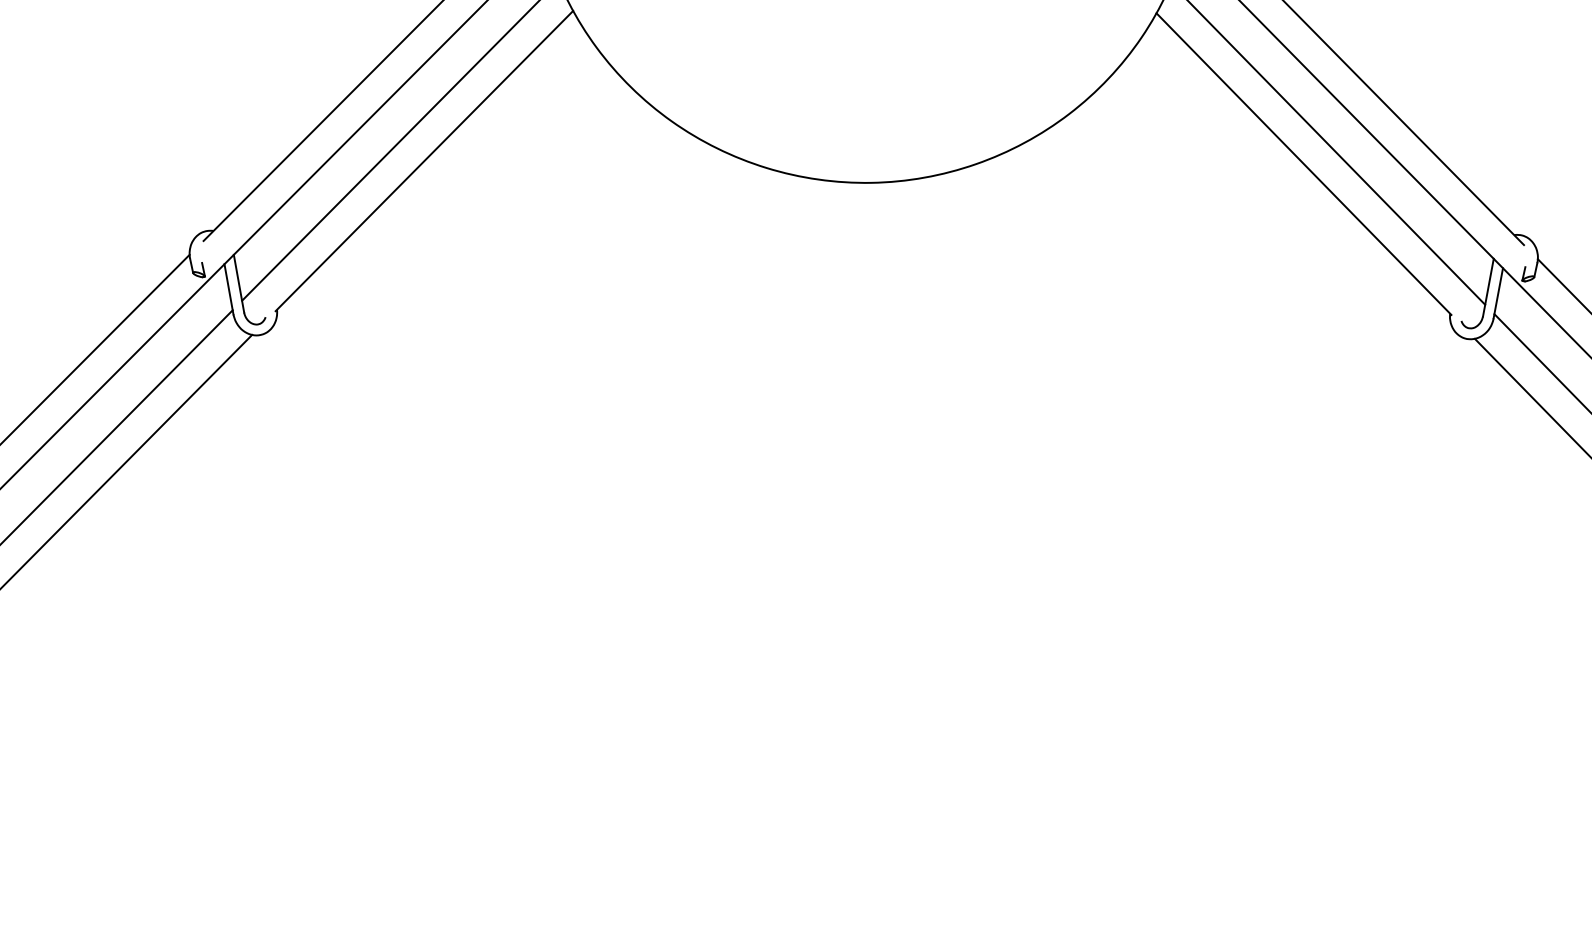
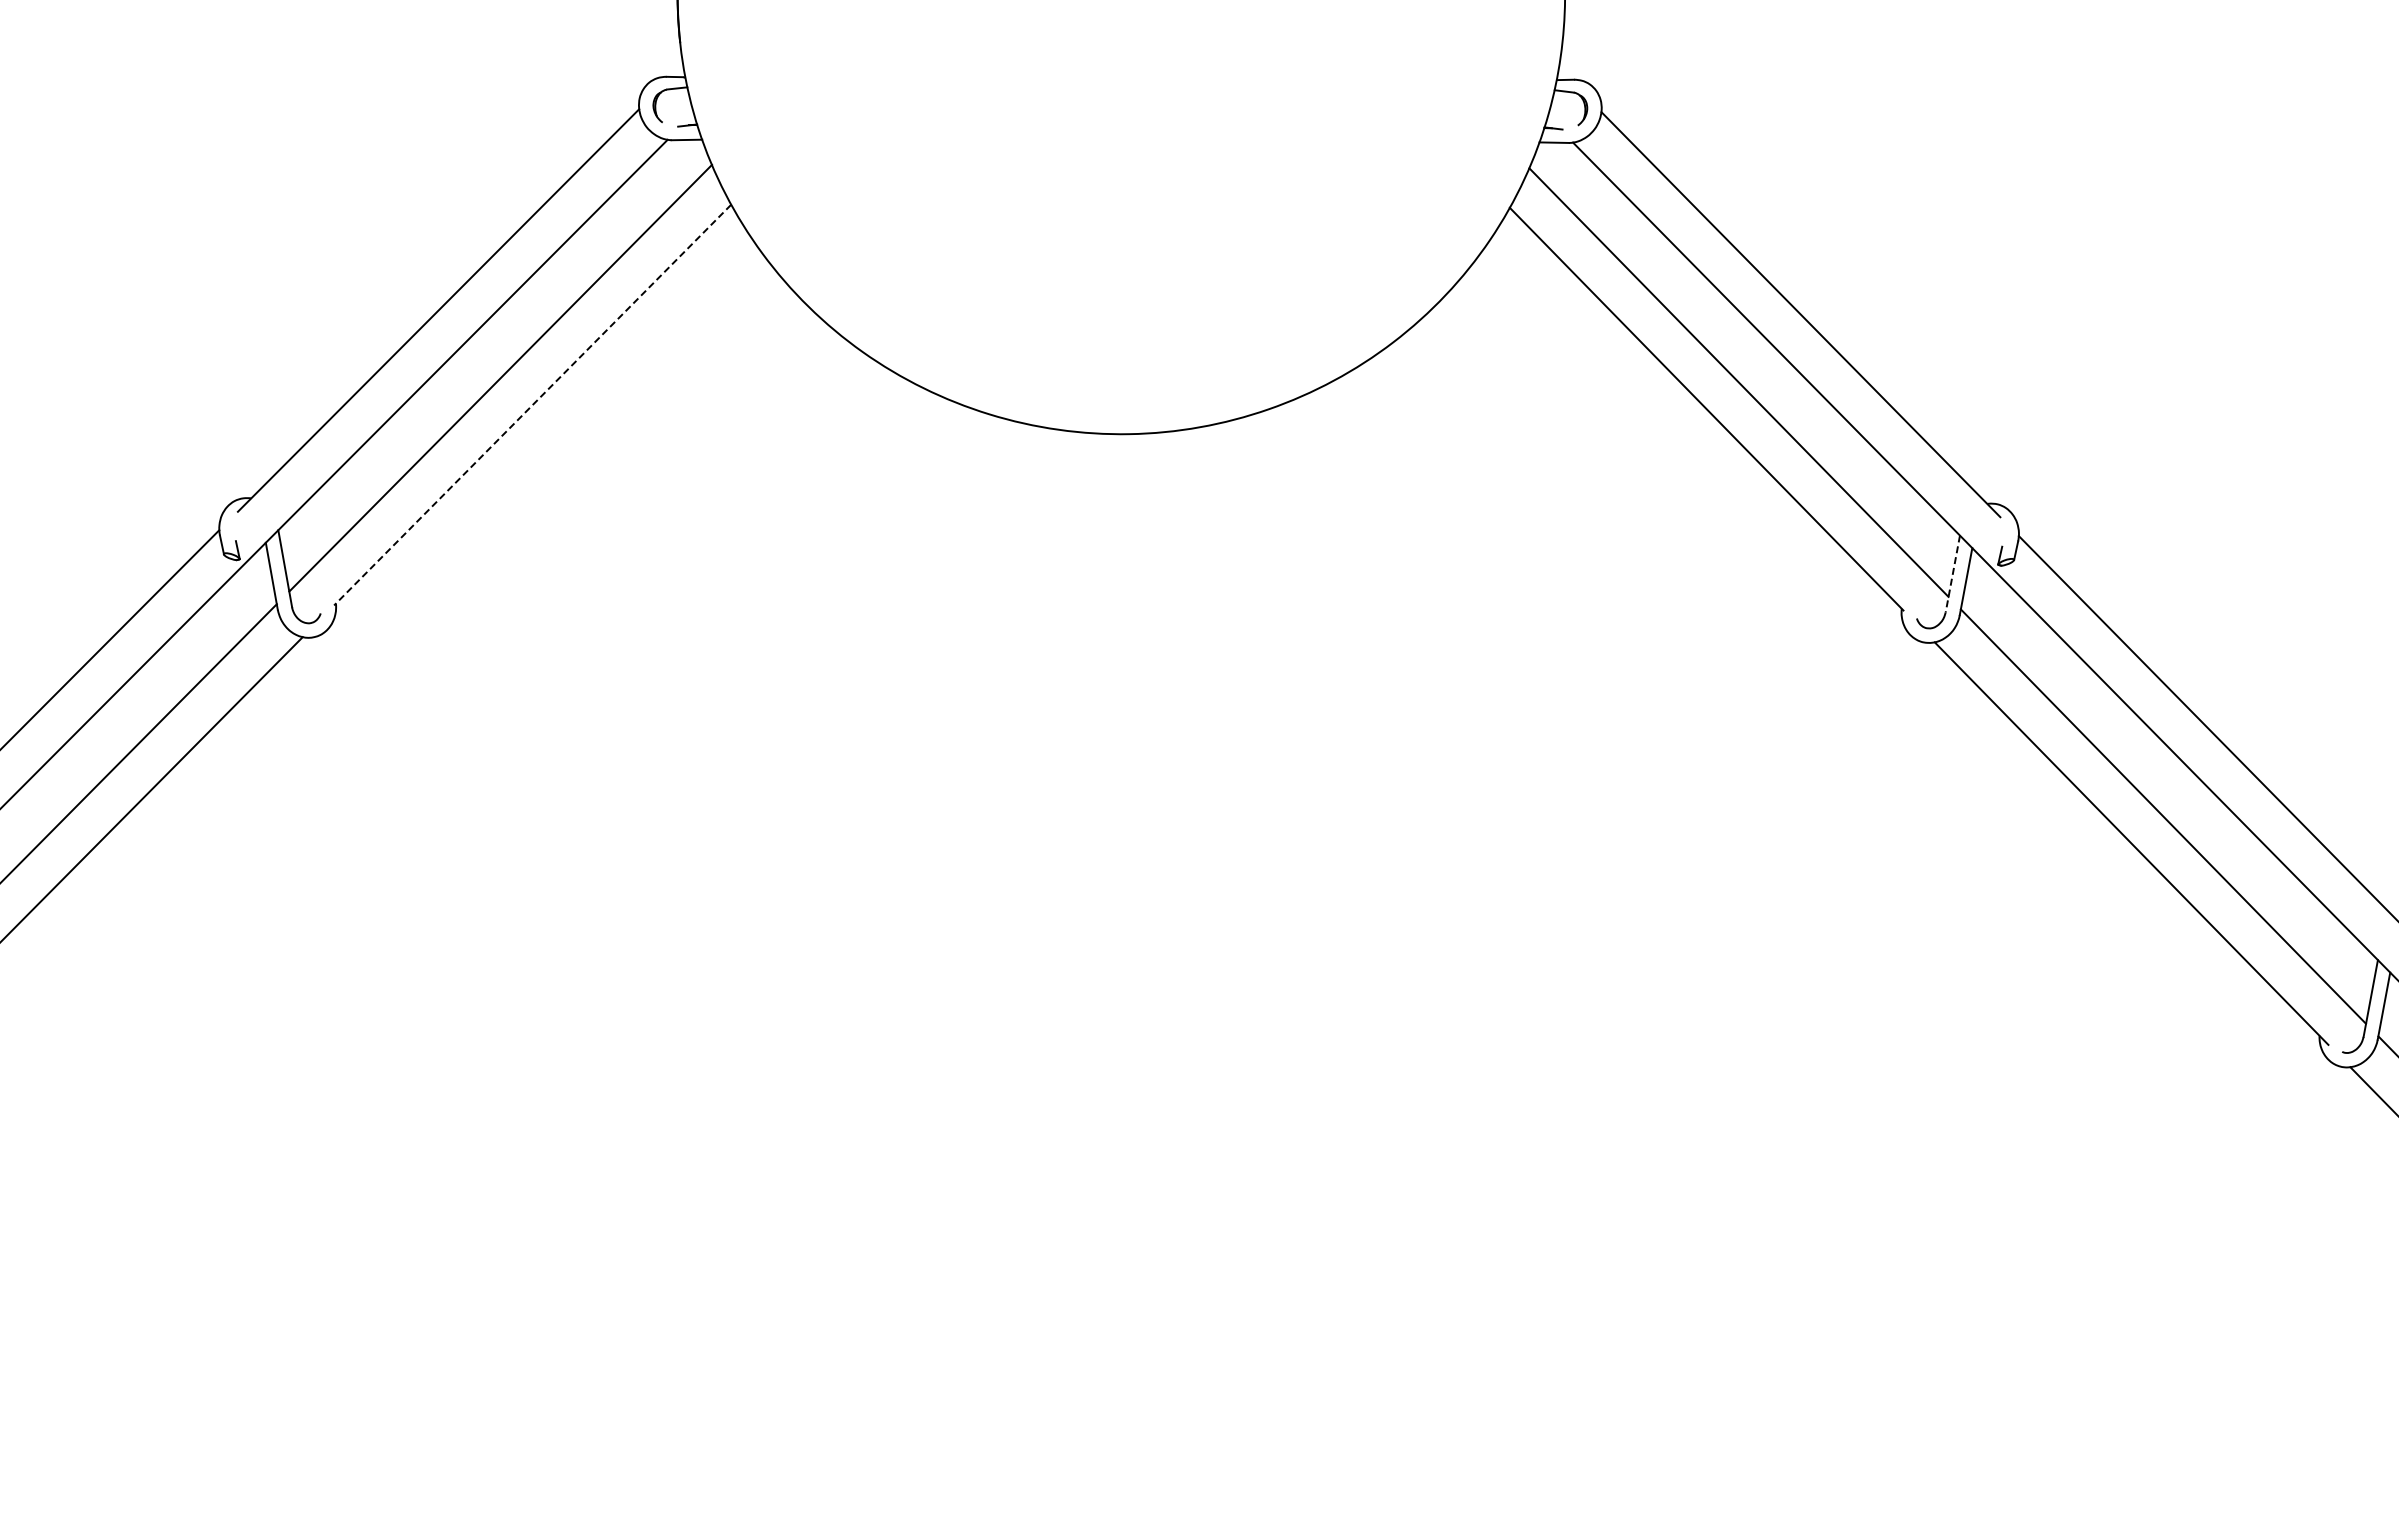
line: (424, 161) -> (532, 405), solid -> dashed
line: (1488, 287) -> (1952, 574), solid -> dashed

